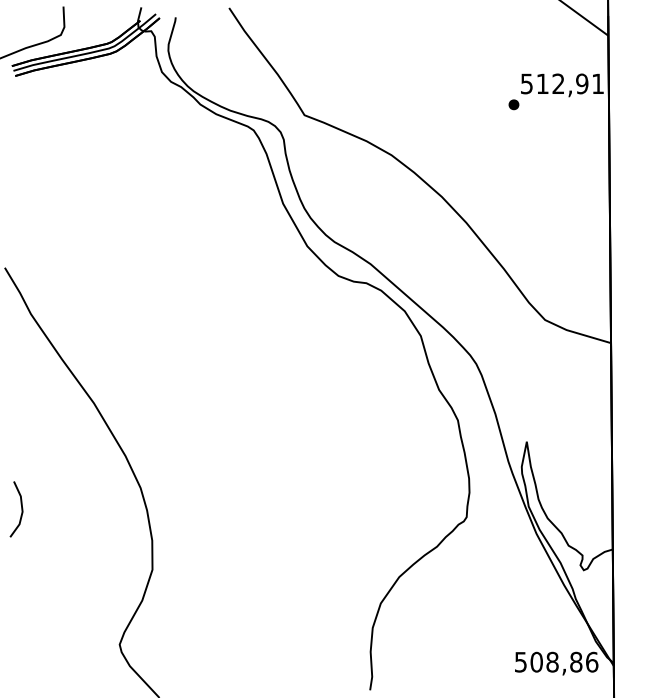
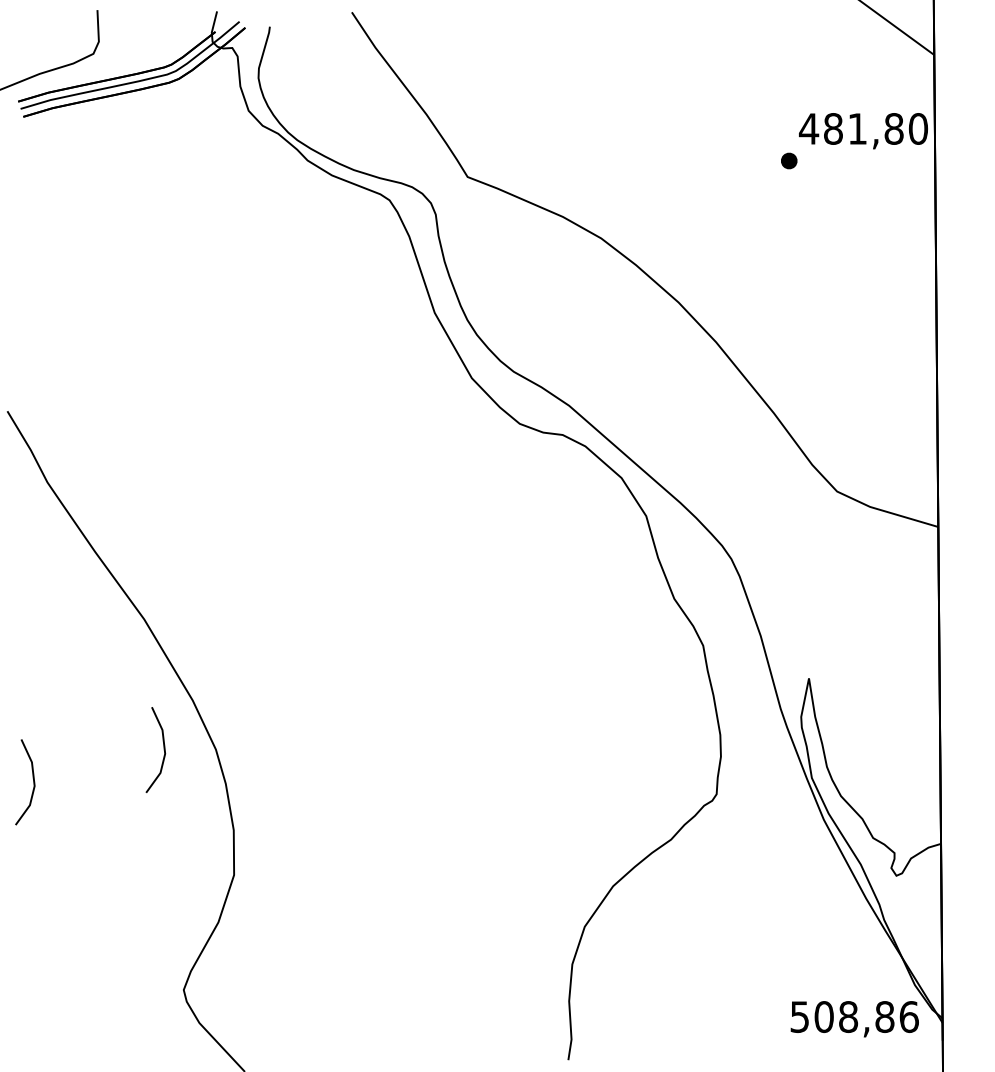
text: (562, 83) -> (863, 128), 512,91 -> 481,80
line: (106, 488) -> (163, 750), added

